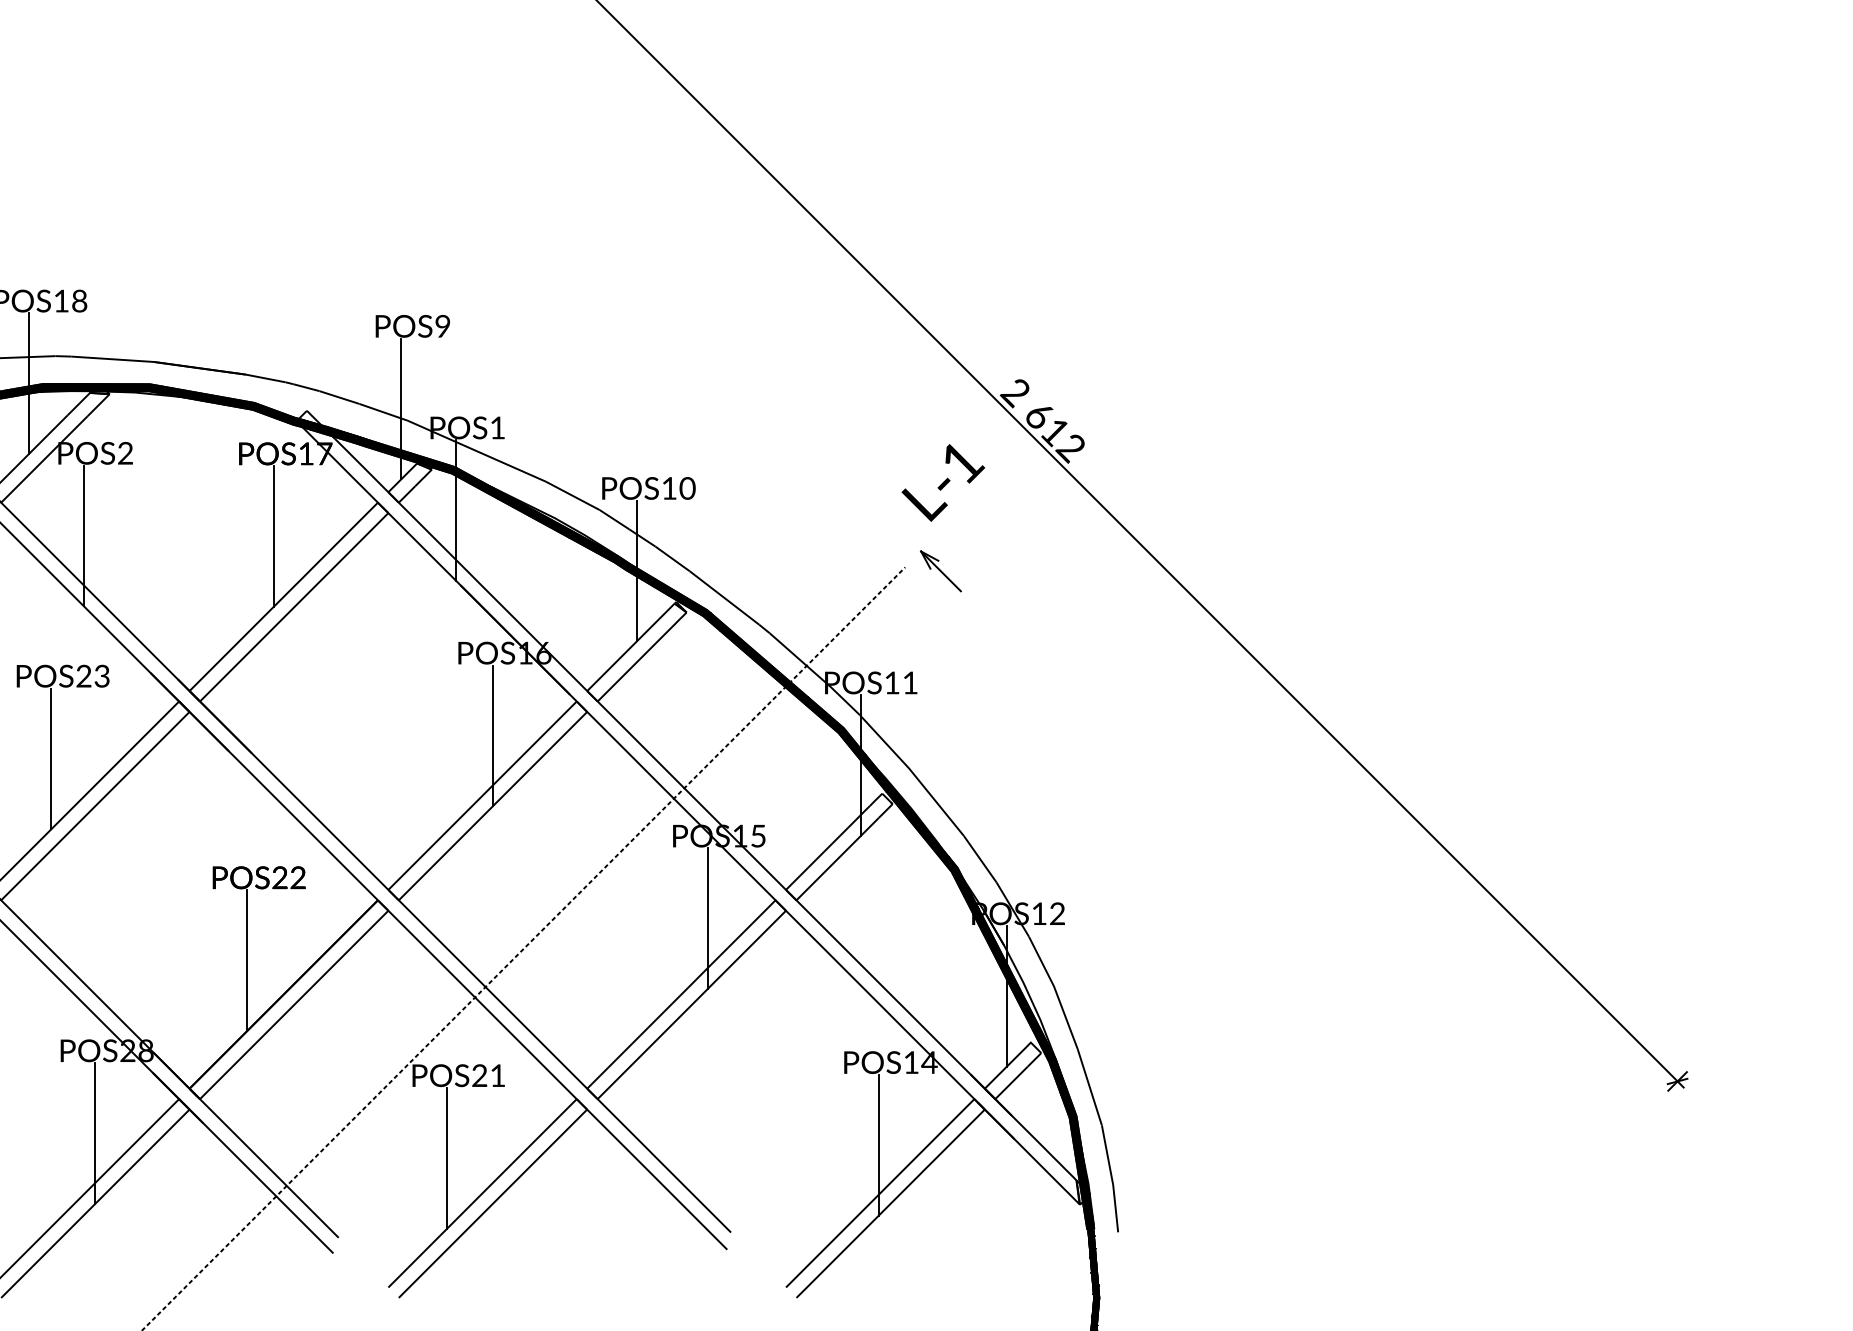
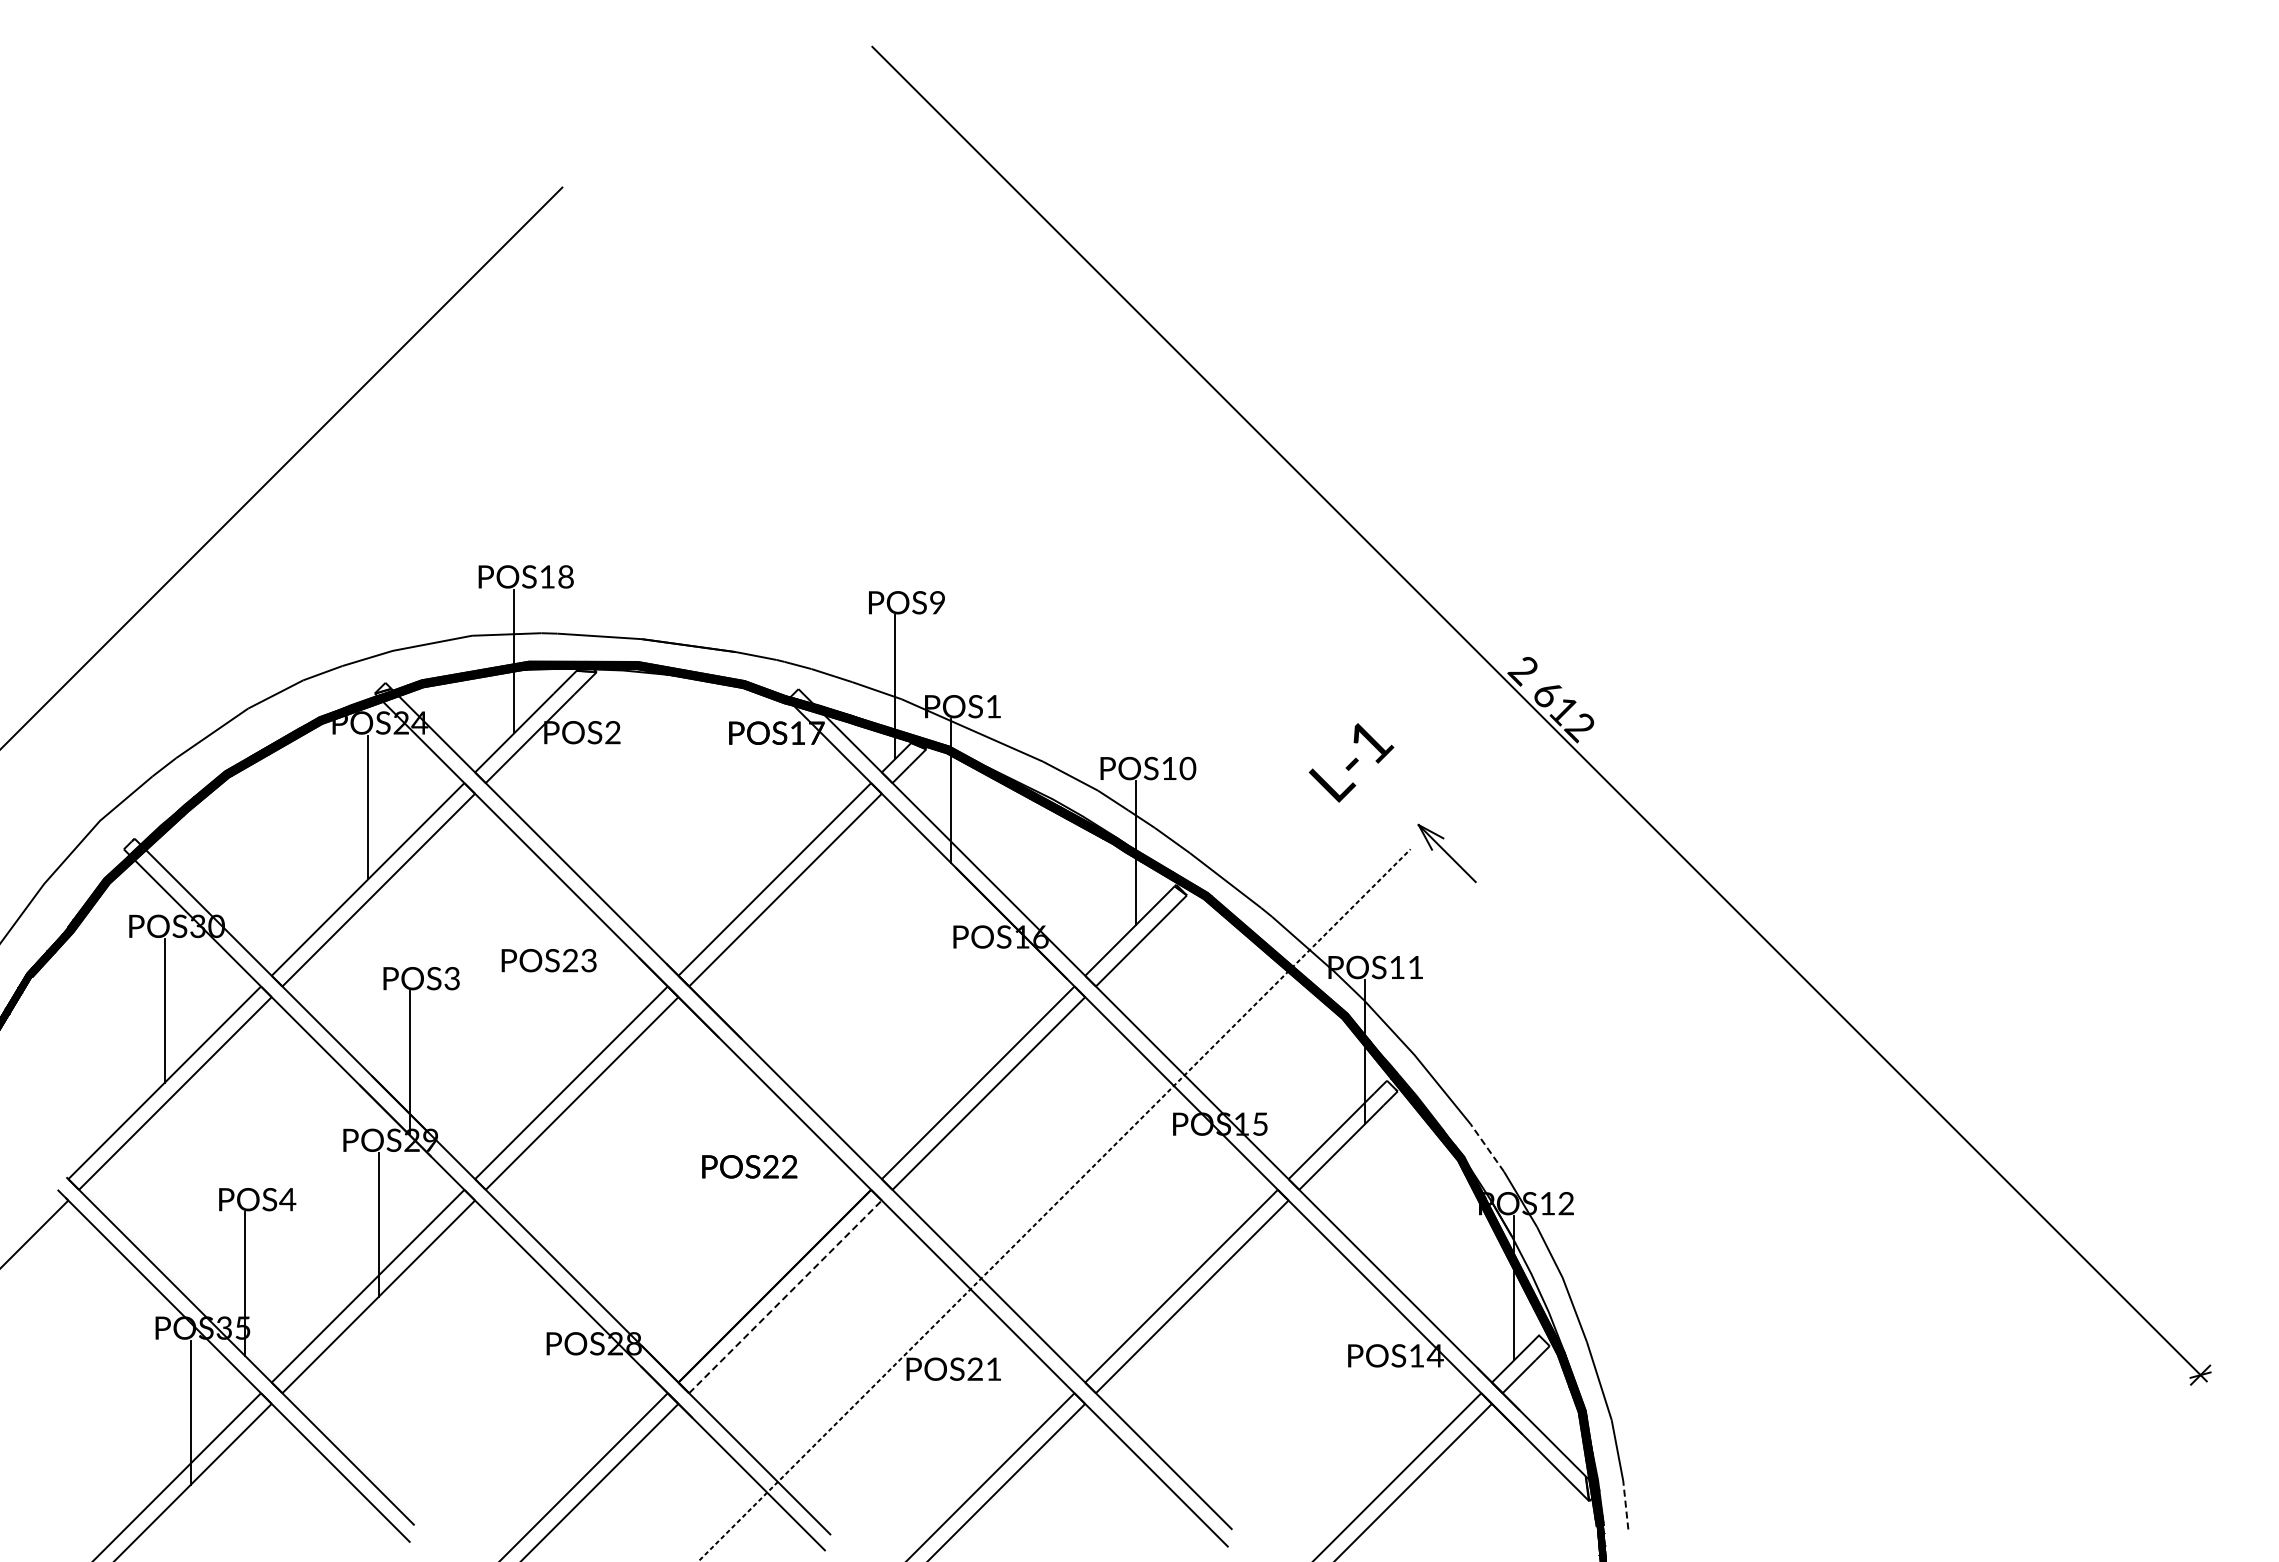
text: (943, 482) -> (1351, 762), moved
line: (84, 536) -> (570, 817), removed
line: (273, 536) -> (764, 817), removed
part: (940, 570) -> (1446, 852), size x1.4
line: (492, 735) -> (988, 1021), removed
line: (51, 759) -> (537, 1045), removed
line: (980, 858) -> (1487, 1147), solid -> dashed
line: (707, 918) -> (1208, 1208), removed
line: (247, 960) -> (737, 1251), removed
line: (294, 1005) -> (785, 1297), solid -> dashed
line: (95, 1133) -> (582, 1428), removed
line: (878, 1145) -> (1383, 1440), removed
line: (447, 1158) -> (942, 1453), removed
line: (1115, 1207) -> (1625, 1504), solid -> dashed

